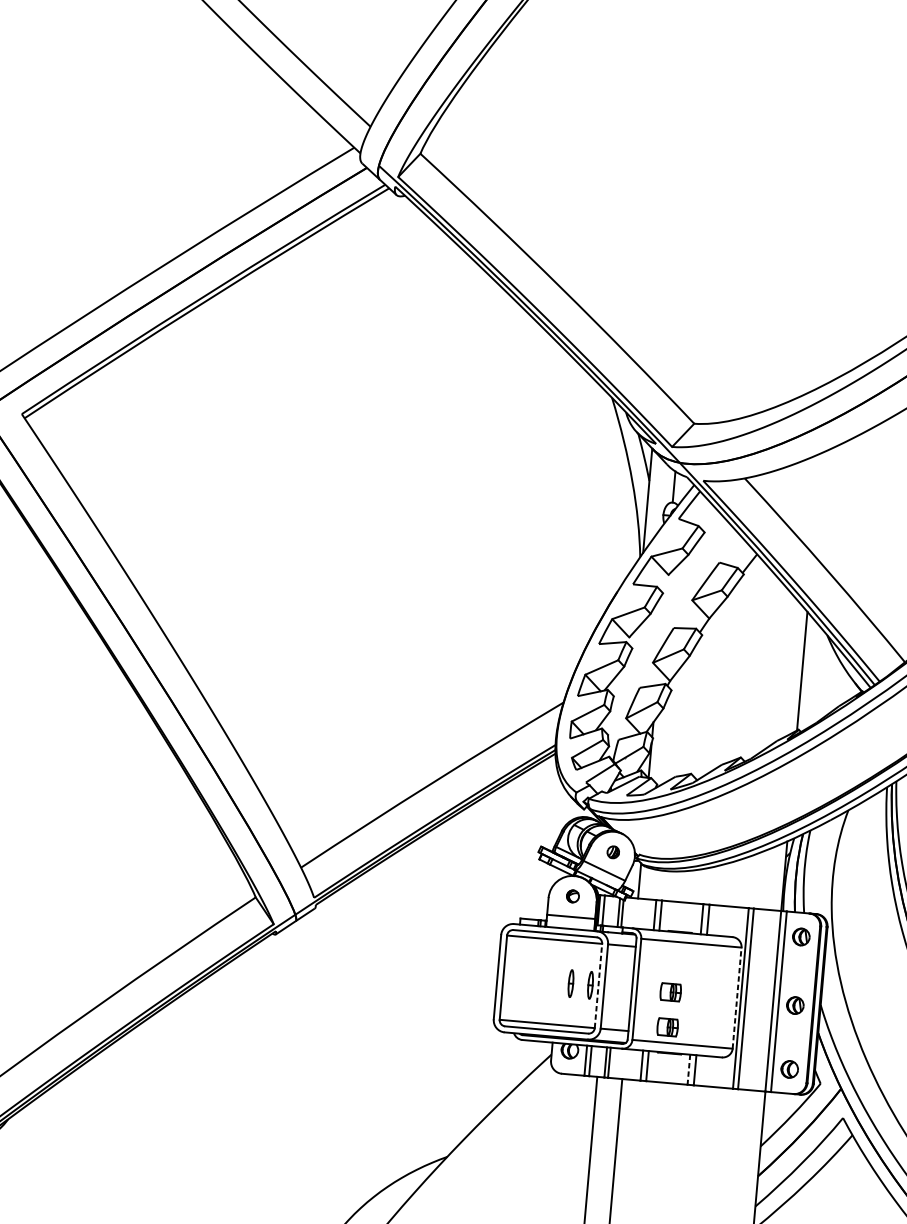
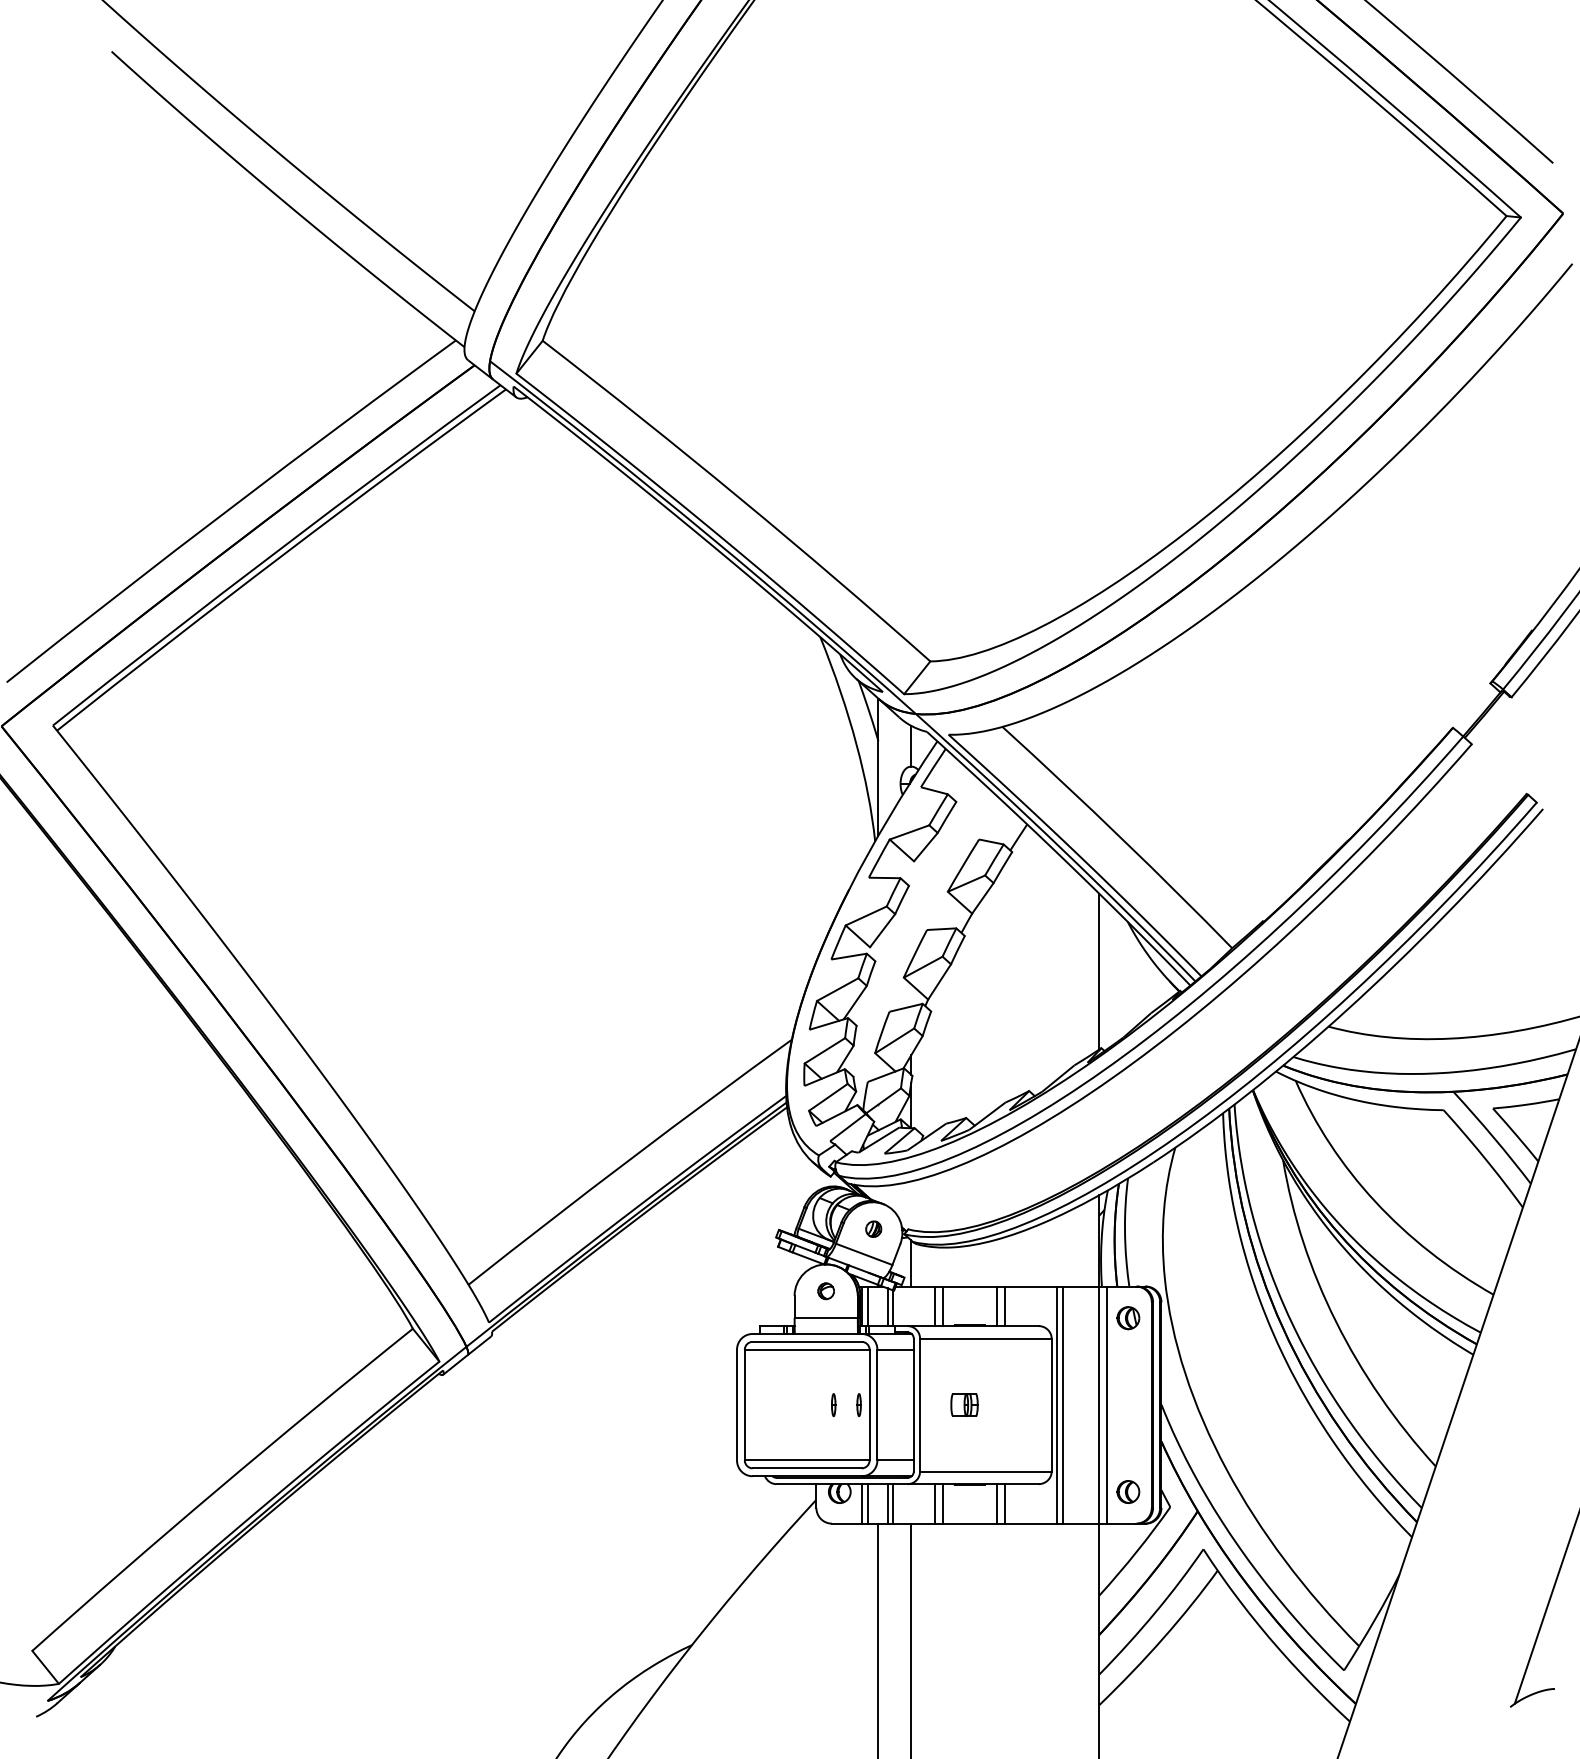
part: (571, 983) -> (833, 1404), size x0.62
part: (590, 984) -> (858, 1404), size x0.62
line: (598, 985) -> (869, 1404), dashed -> solid
line: (737, 997) -> (1051, 1404), dashed -> solid
part: (795, 1005) -> (1128, 1408), removed
part: (667, 1026) -> (964, 1450), removed
line: (689, 1069) -> (997, 1503), dashed -> solid

